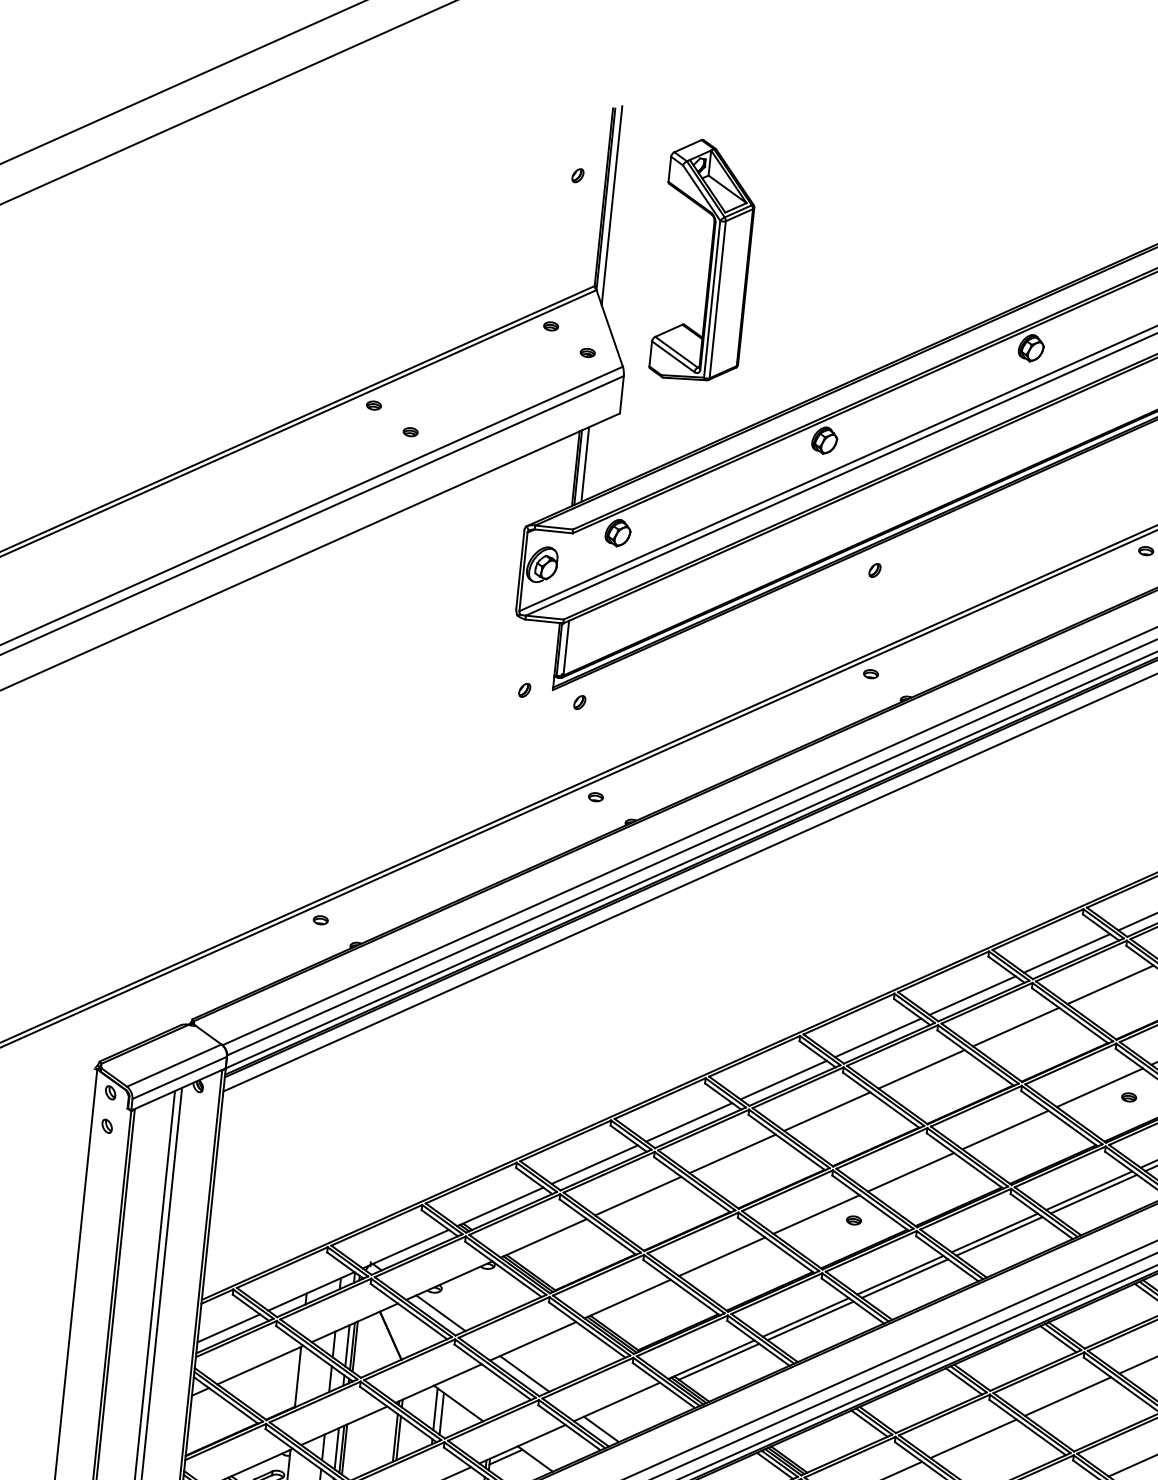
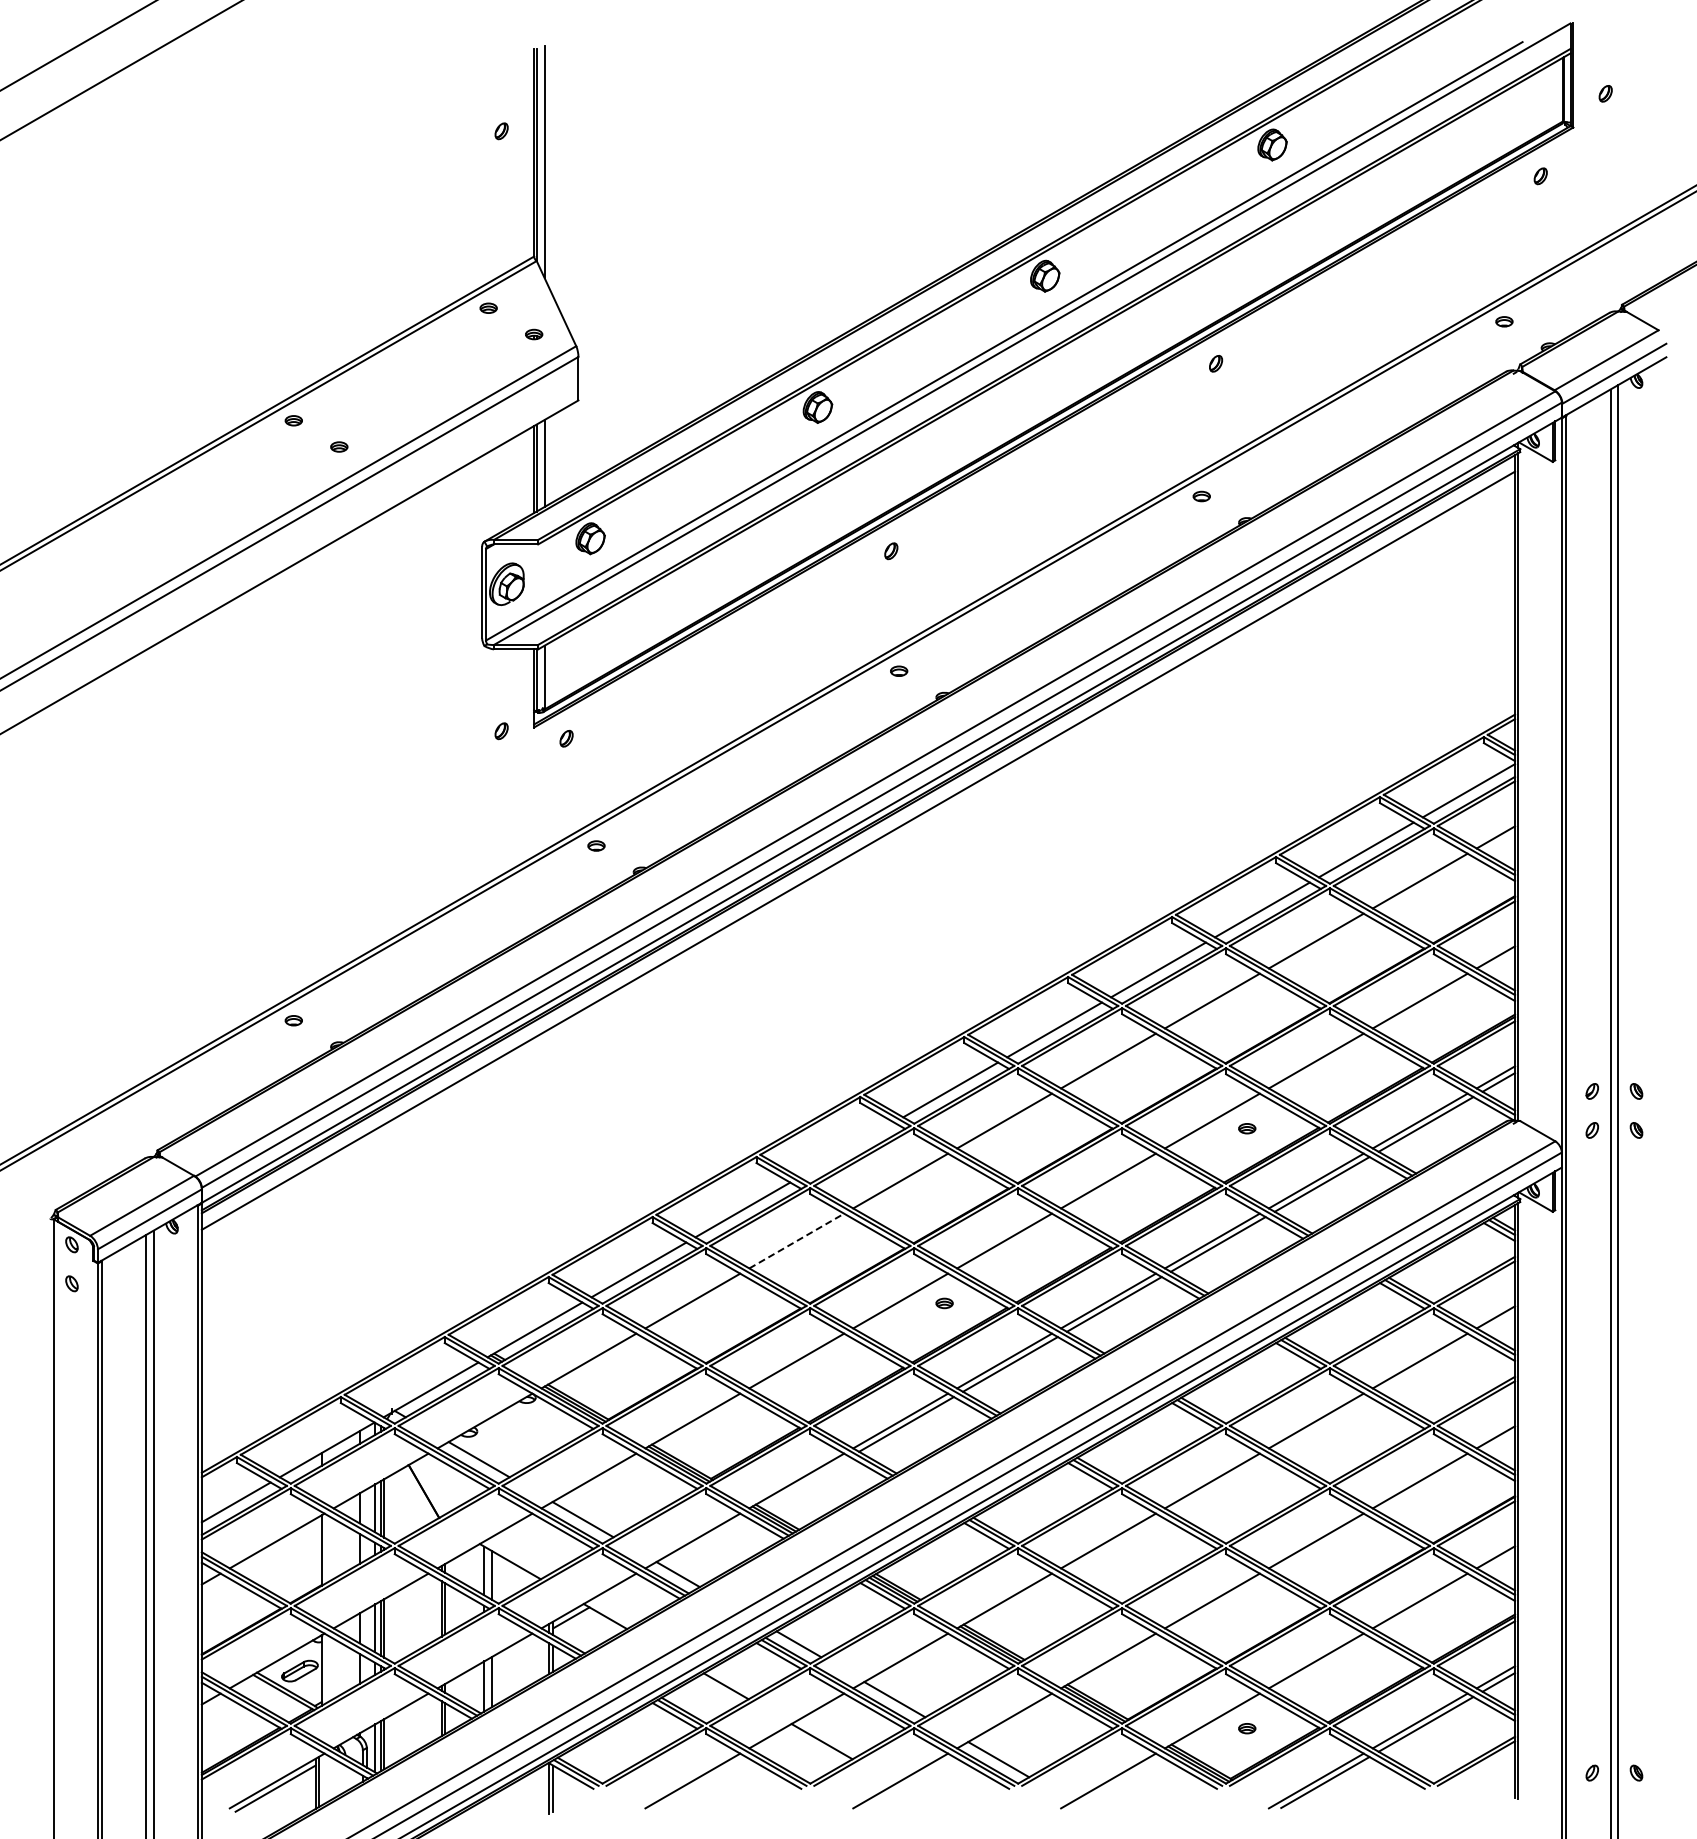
part: (710, 261) -> (664, 214), removed
line: (783, 1079) -> (846, 1149), removed
line: (732, 1154) -> (796, 1241), solid -> dashed
line: (718, 1361) -> (805, 1482), removed

